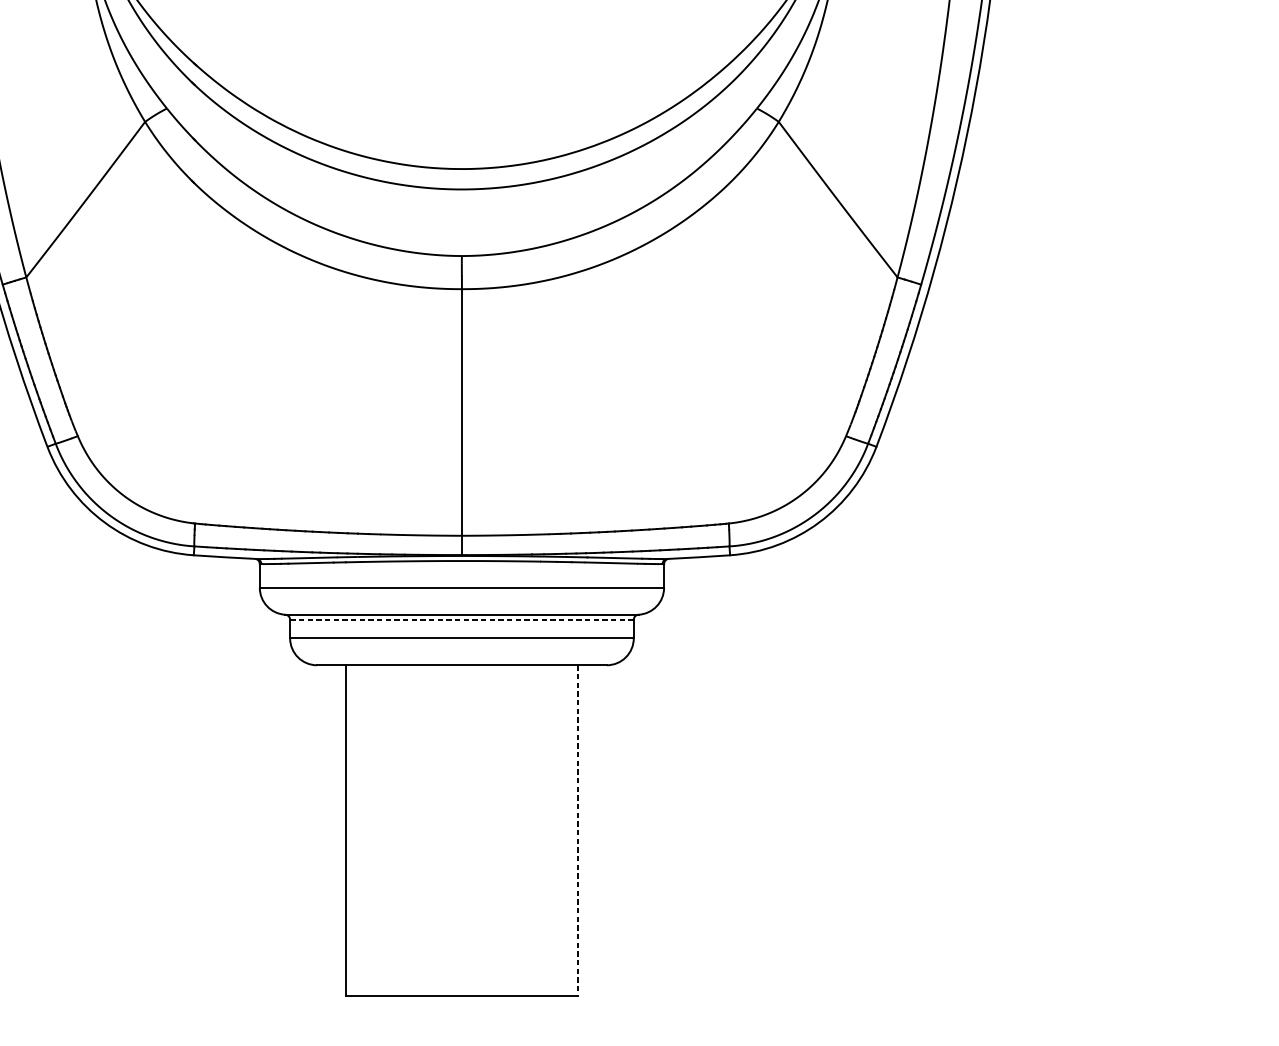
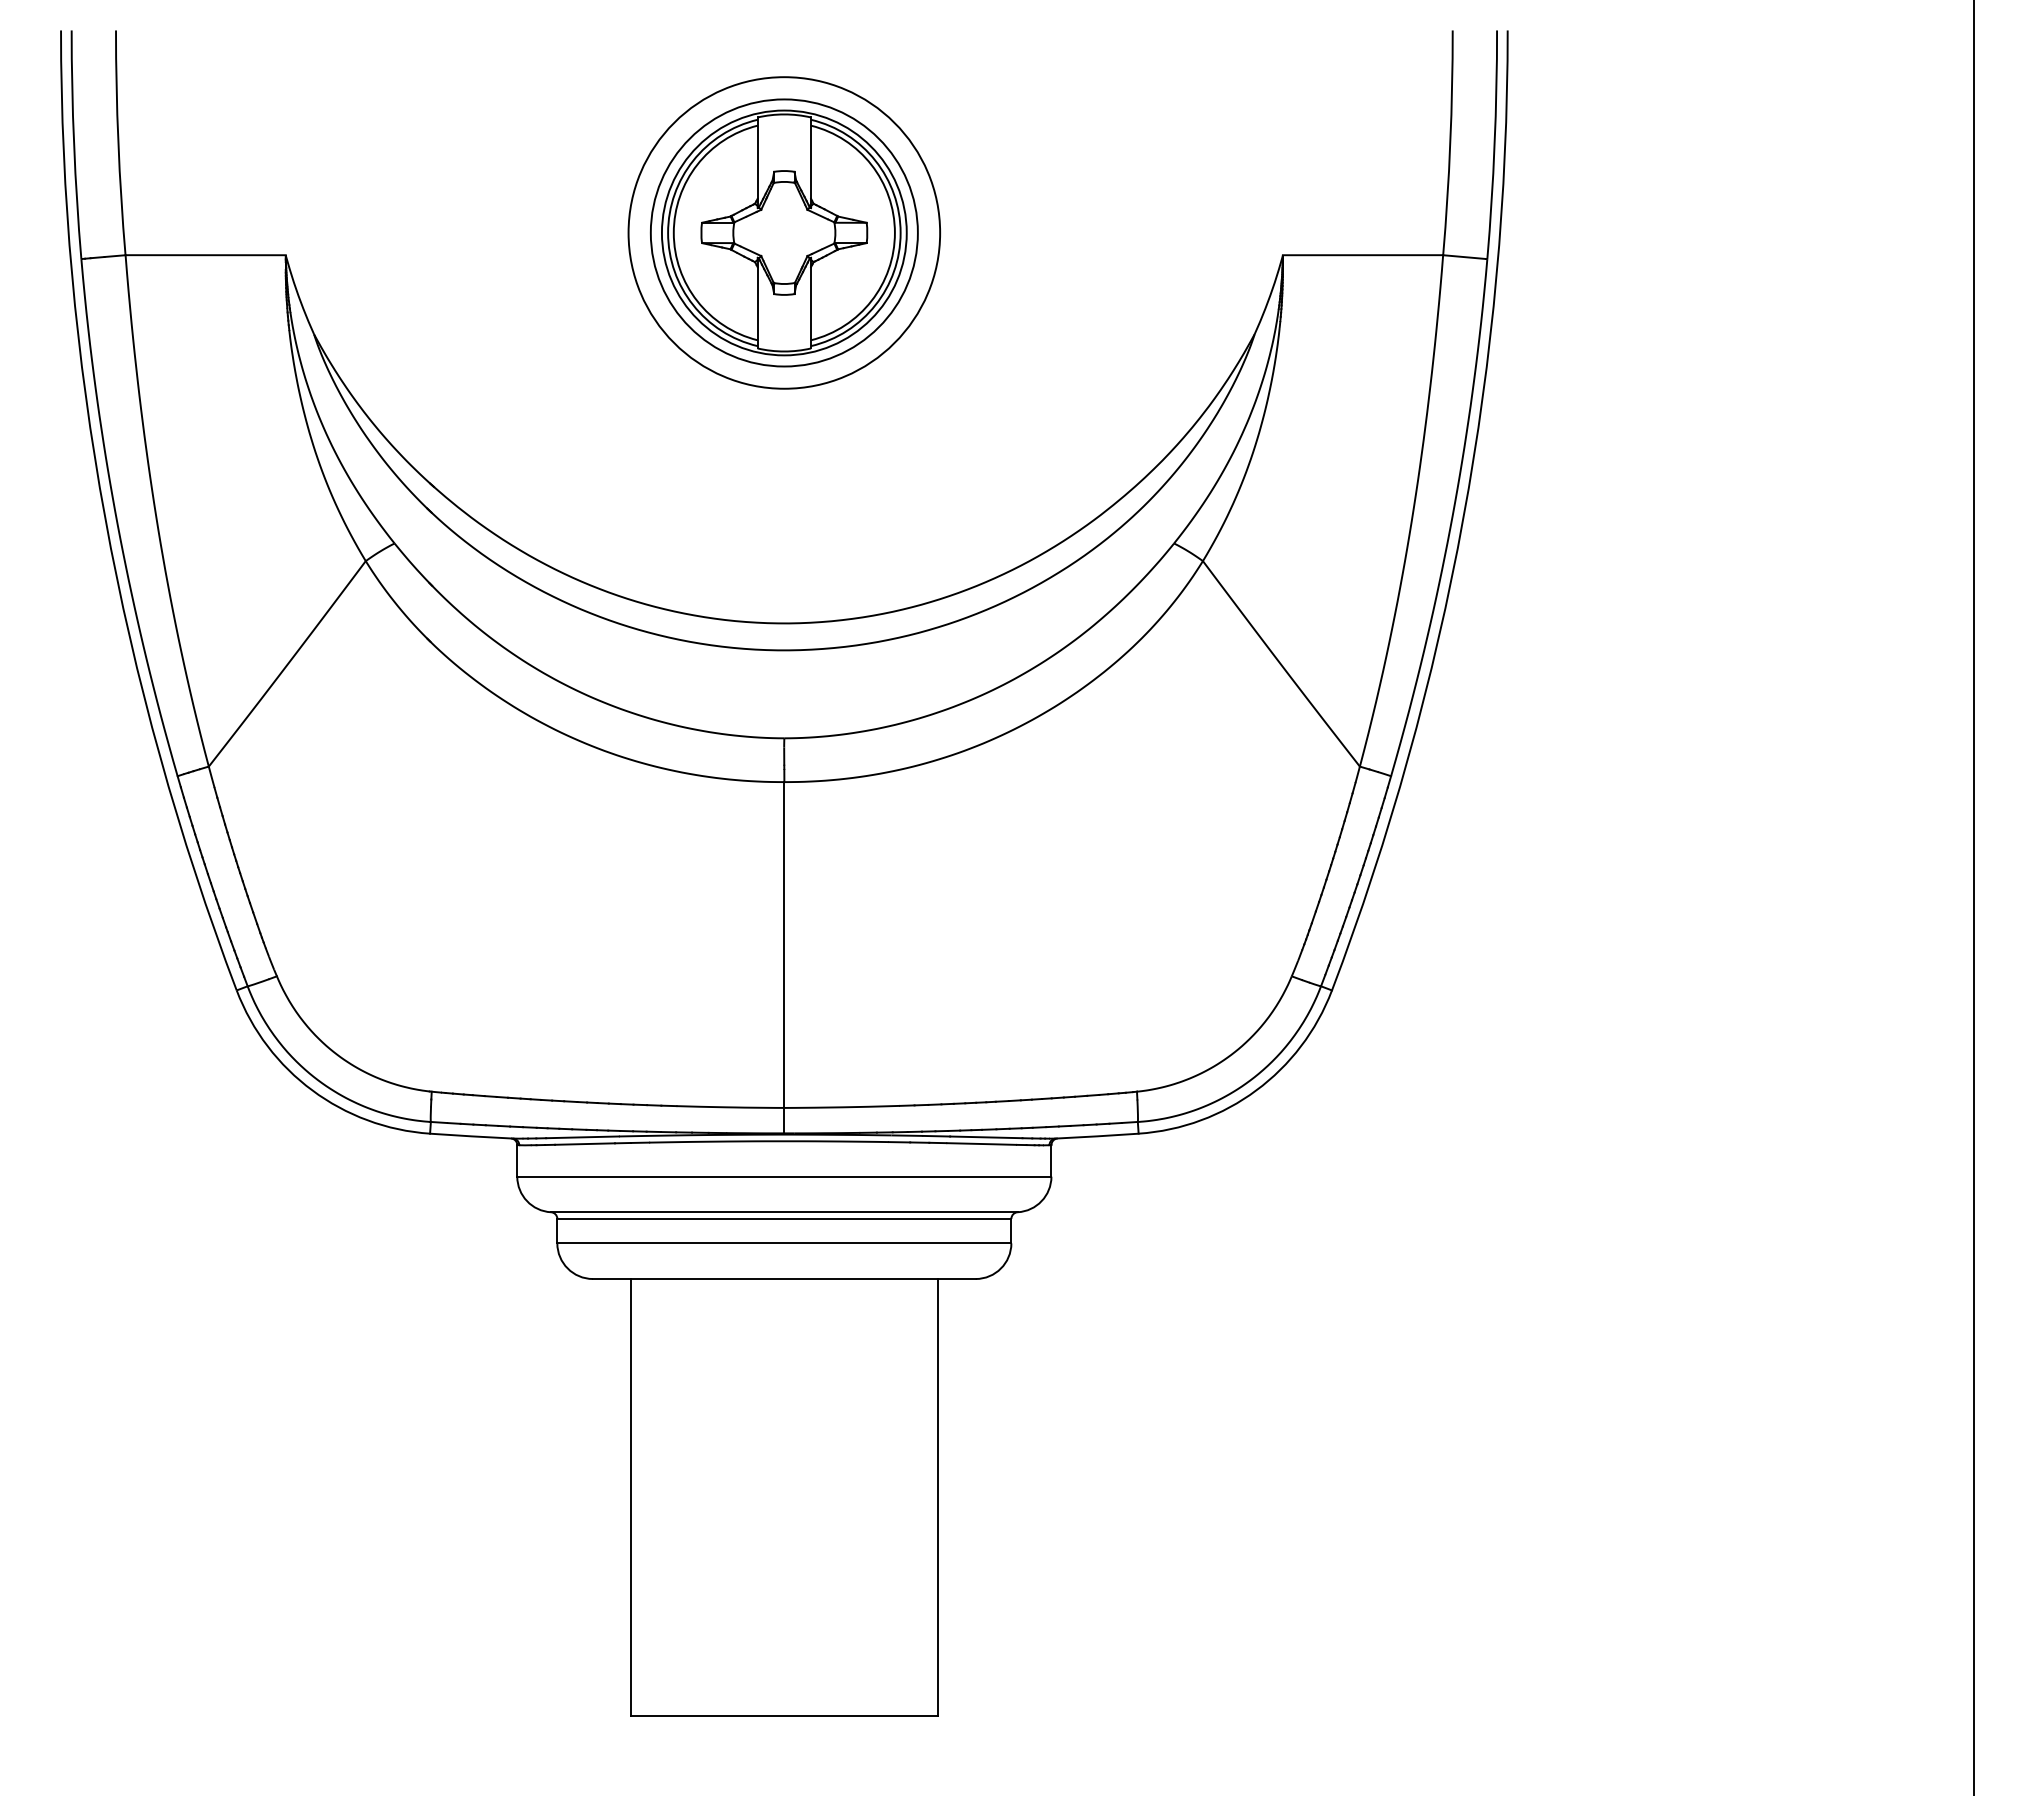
line: (461, 619) -> (783, 1218), dashed -> solid
line: (577, 830) -> (937, 1497), dashed -> solid

